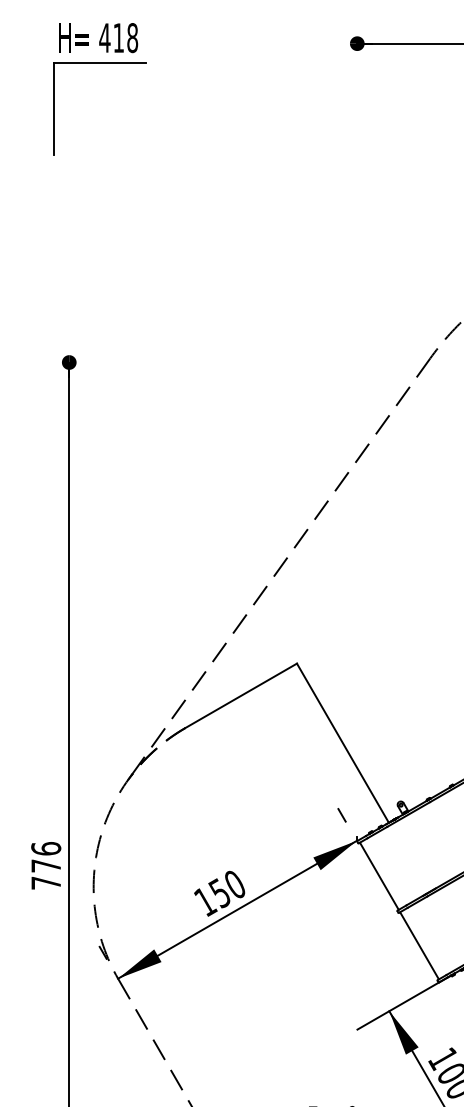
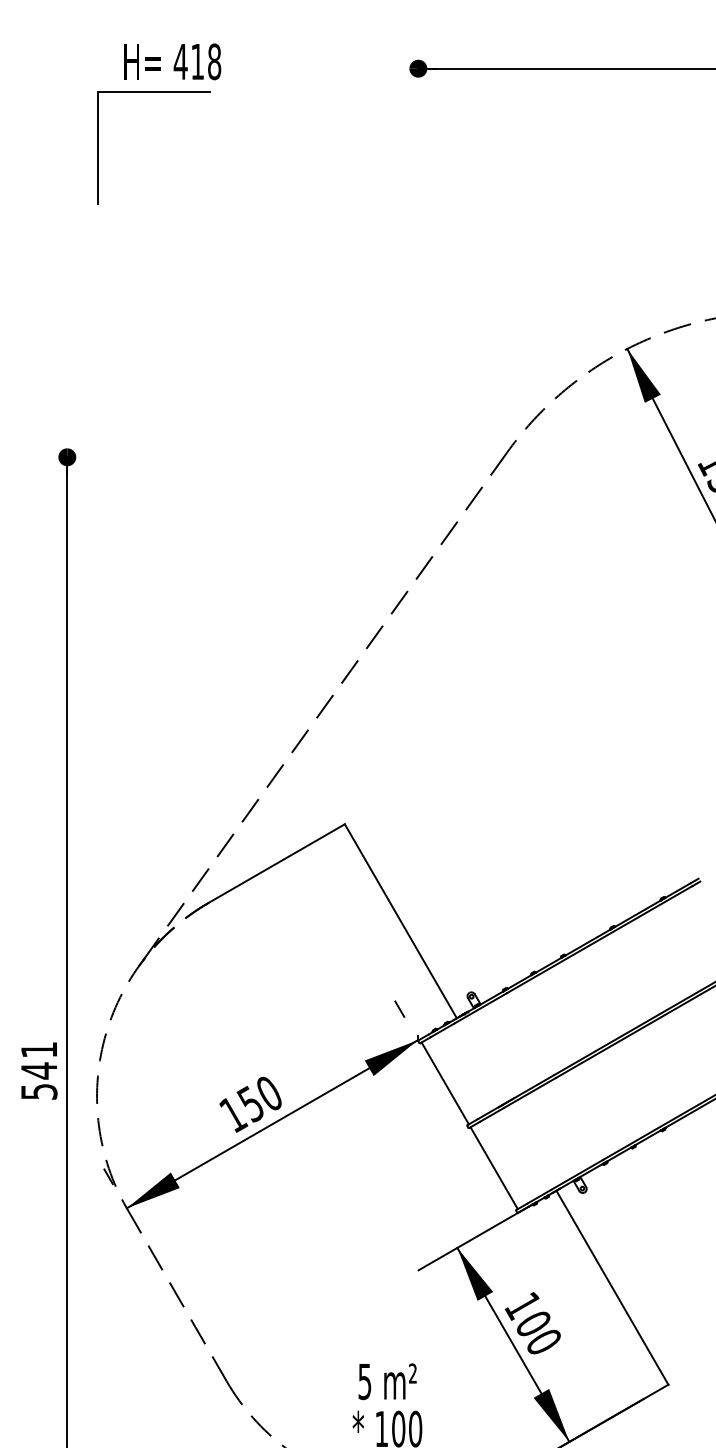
text: (98, 37) -> (172, 61), moved
part: (99, 63) -> (153, 92), moved
text: (45, 865) -> (38, 1070), 776 -> 541

